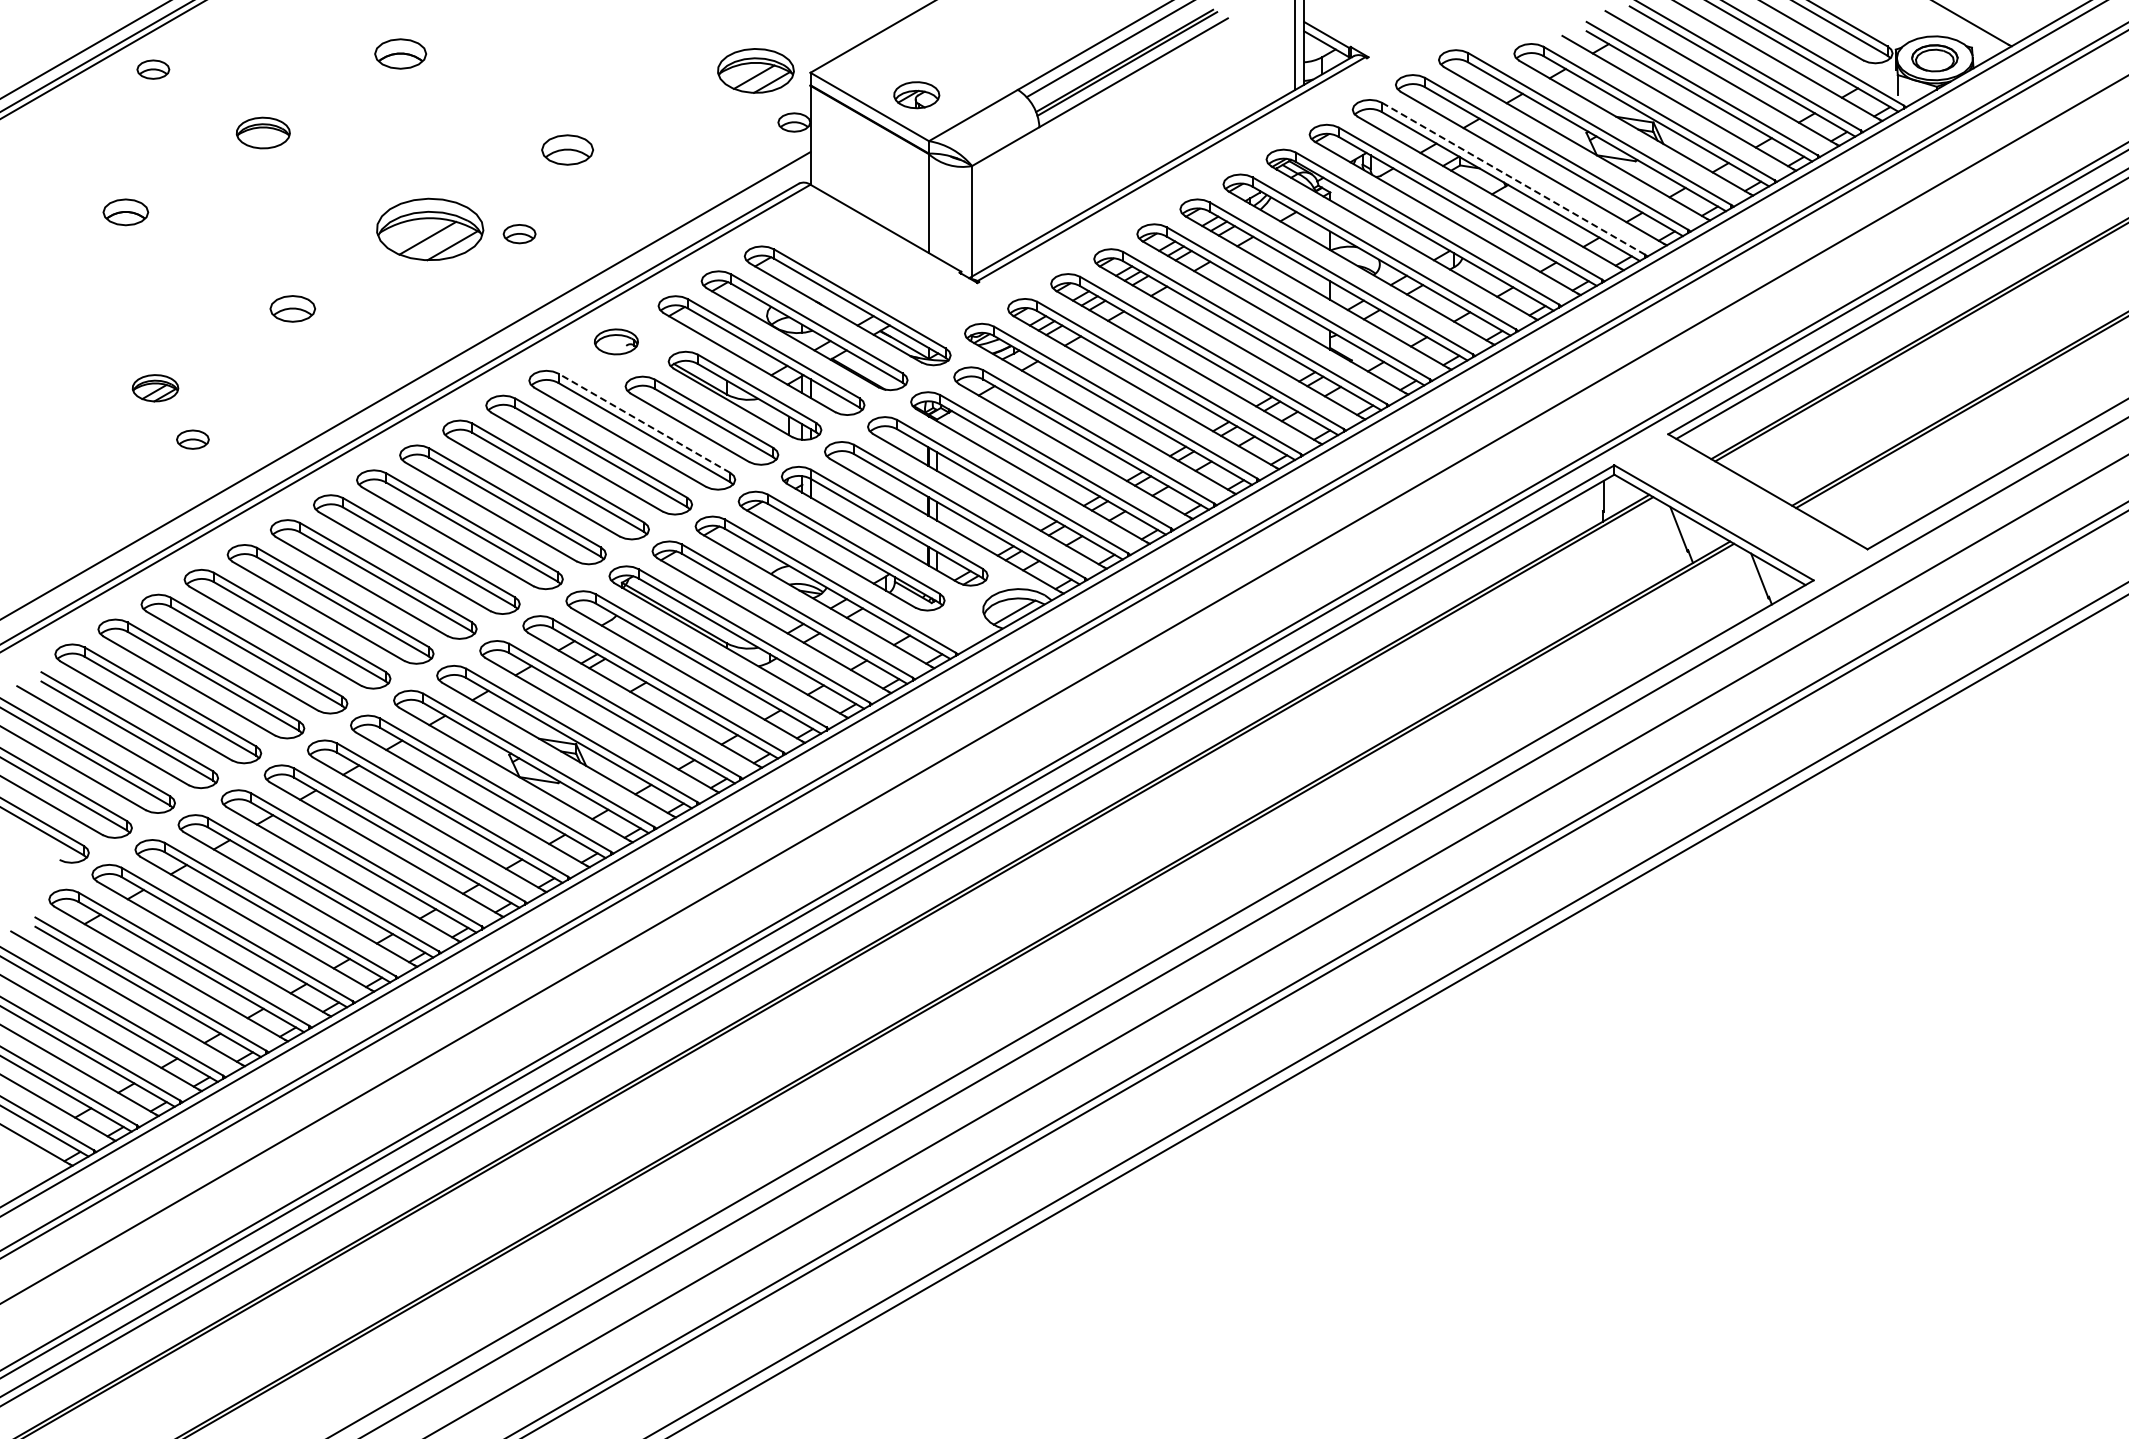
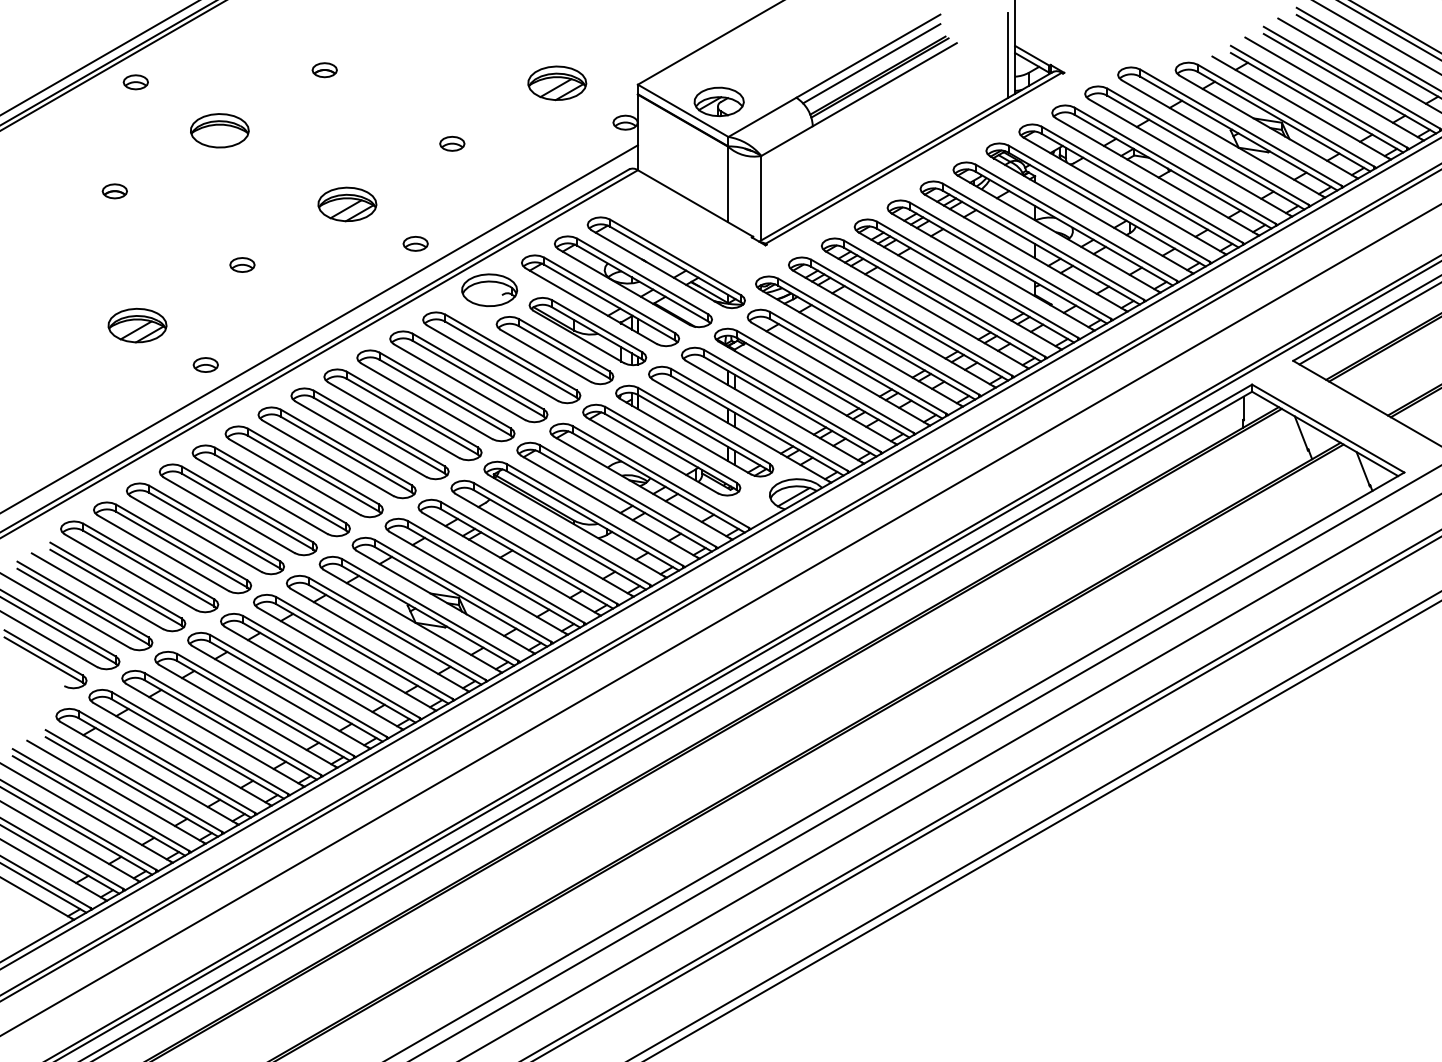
part: (400, 53) -> (324, 69), size x0.62
part: (755, 70) -> (556, 82), moved
part: (916, 94) -> (718, 101), size x1.43
part: (263, 132) -> (220, 130), size x1.43
part: (567, 150) -> (452, 144), size x0.62
line: (1513, 178) -> (1175, 165), dashed -> solid
part: (125, 212) -> (114, 191), size x0.71
part: (430, 229) -> (347, 204), size x0.71
part: (519, 234) -> (415, 244), moved
part: (292, 308) -> (242, 264), size x0.71
part: (616, 341) -> (489, 290), size x1.67
part: (155, 388) -> (137, 325), size x1.67
line: (643, 423) -> (510, 352), dashed -> solid
part: (192, 439) -> (205, 364), moved

